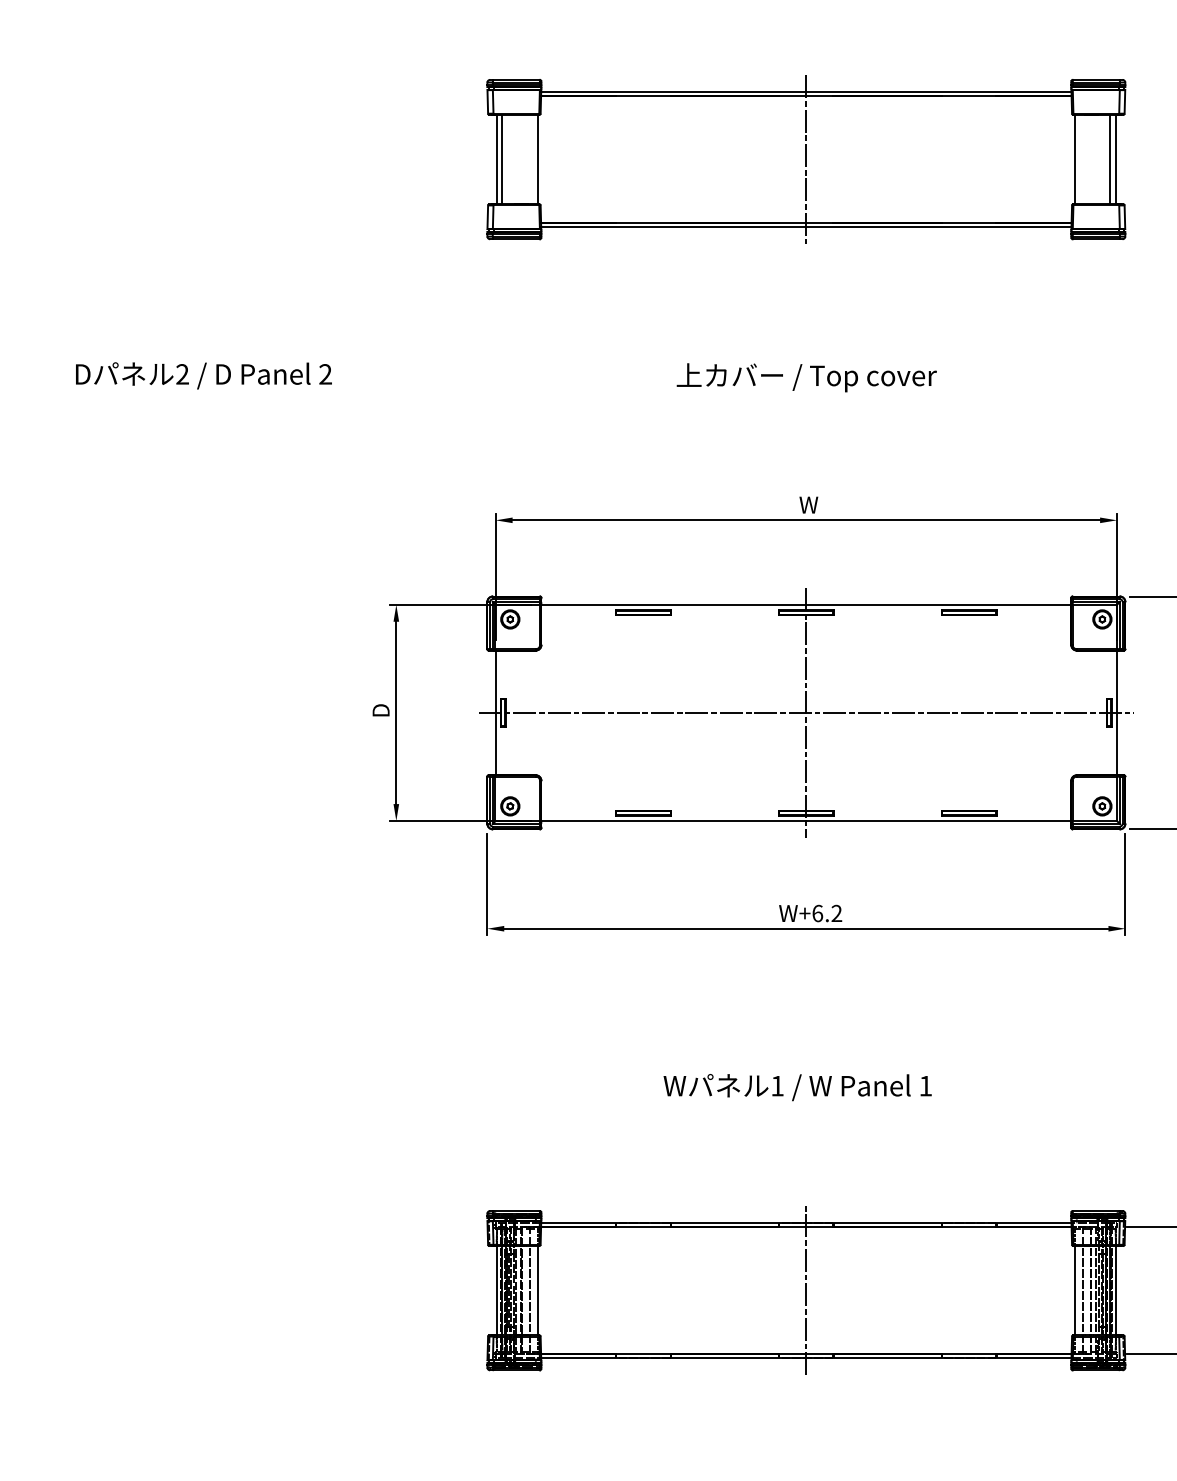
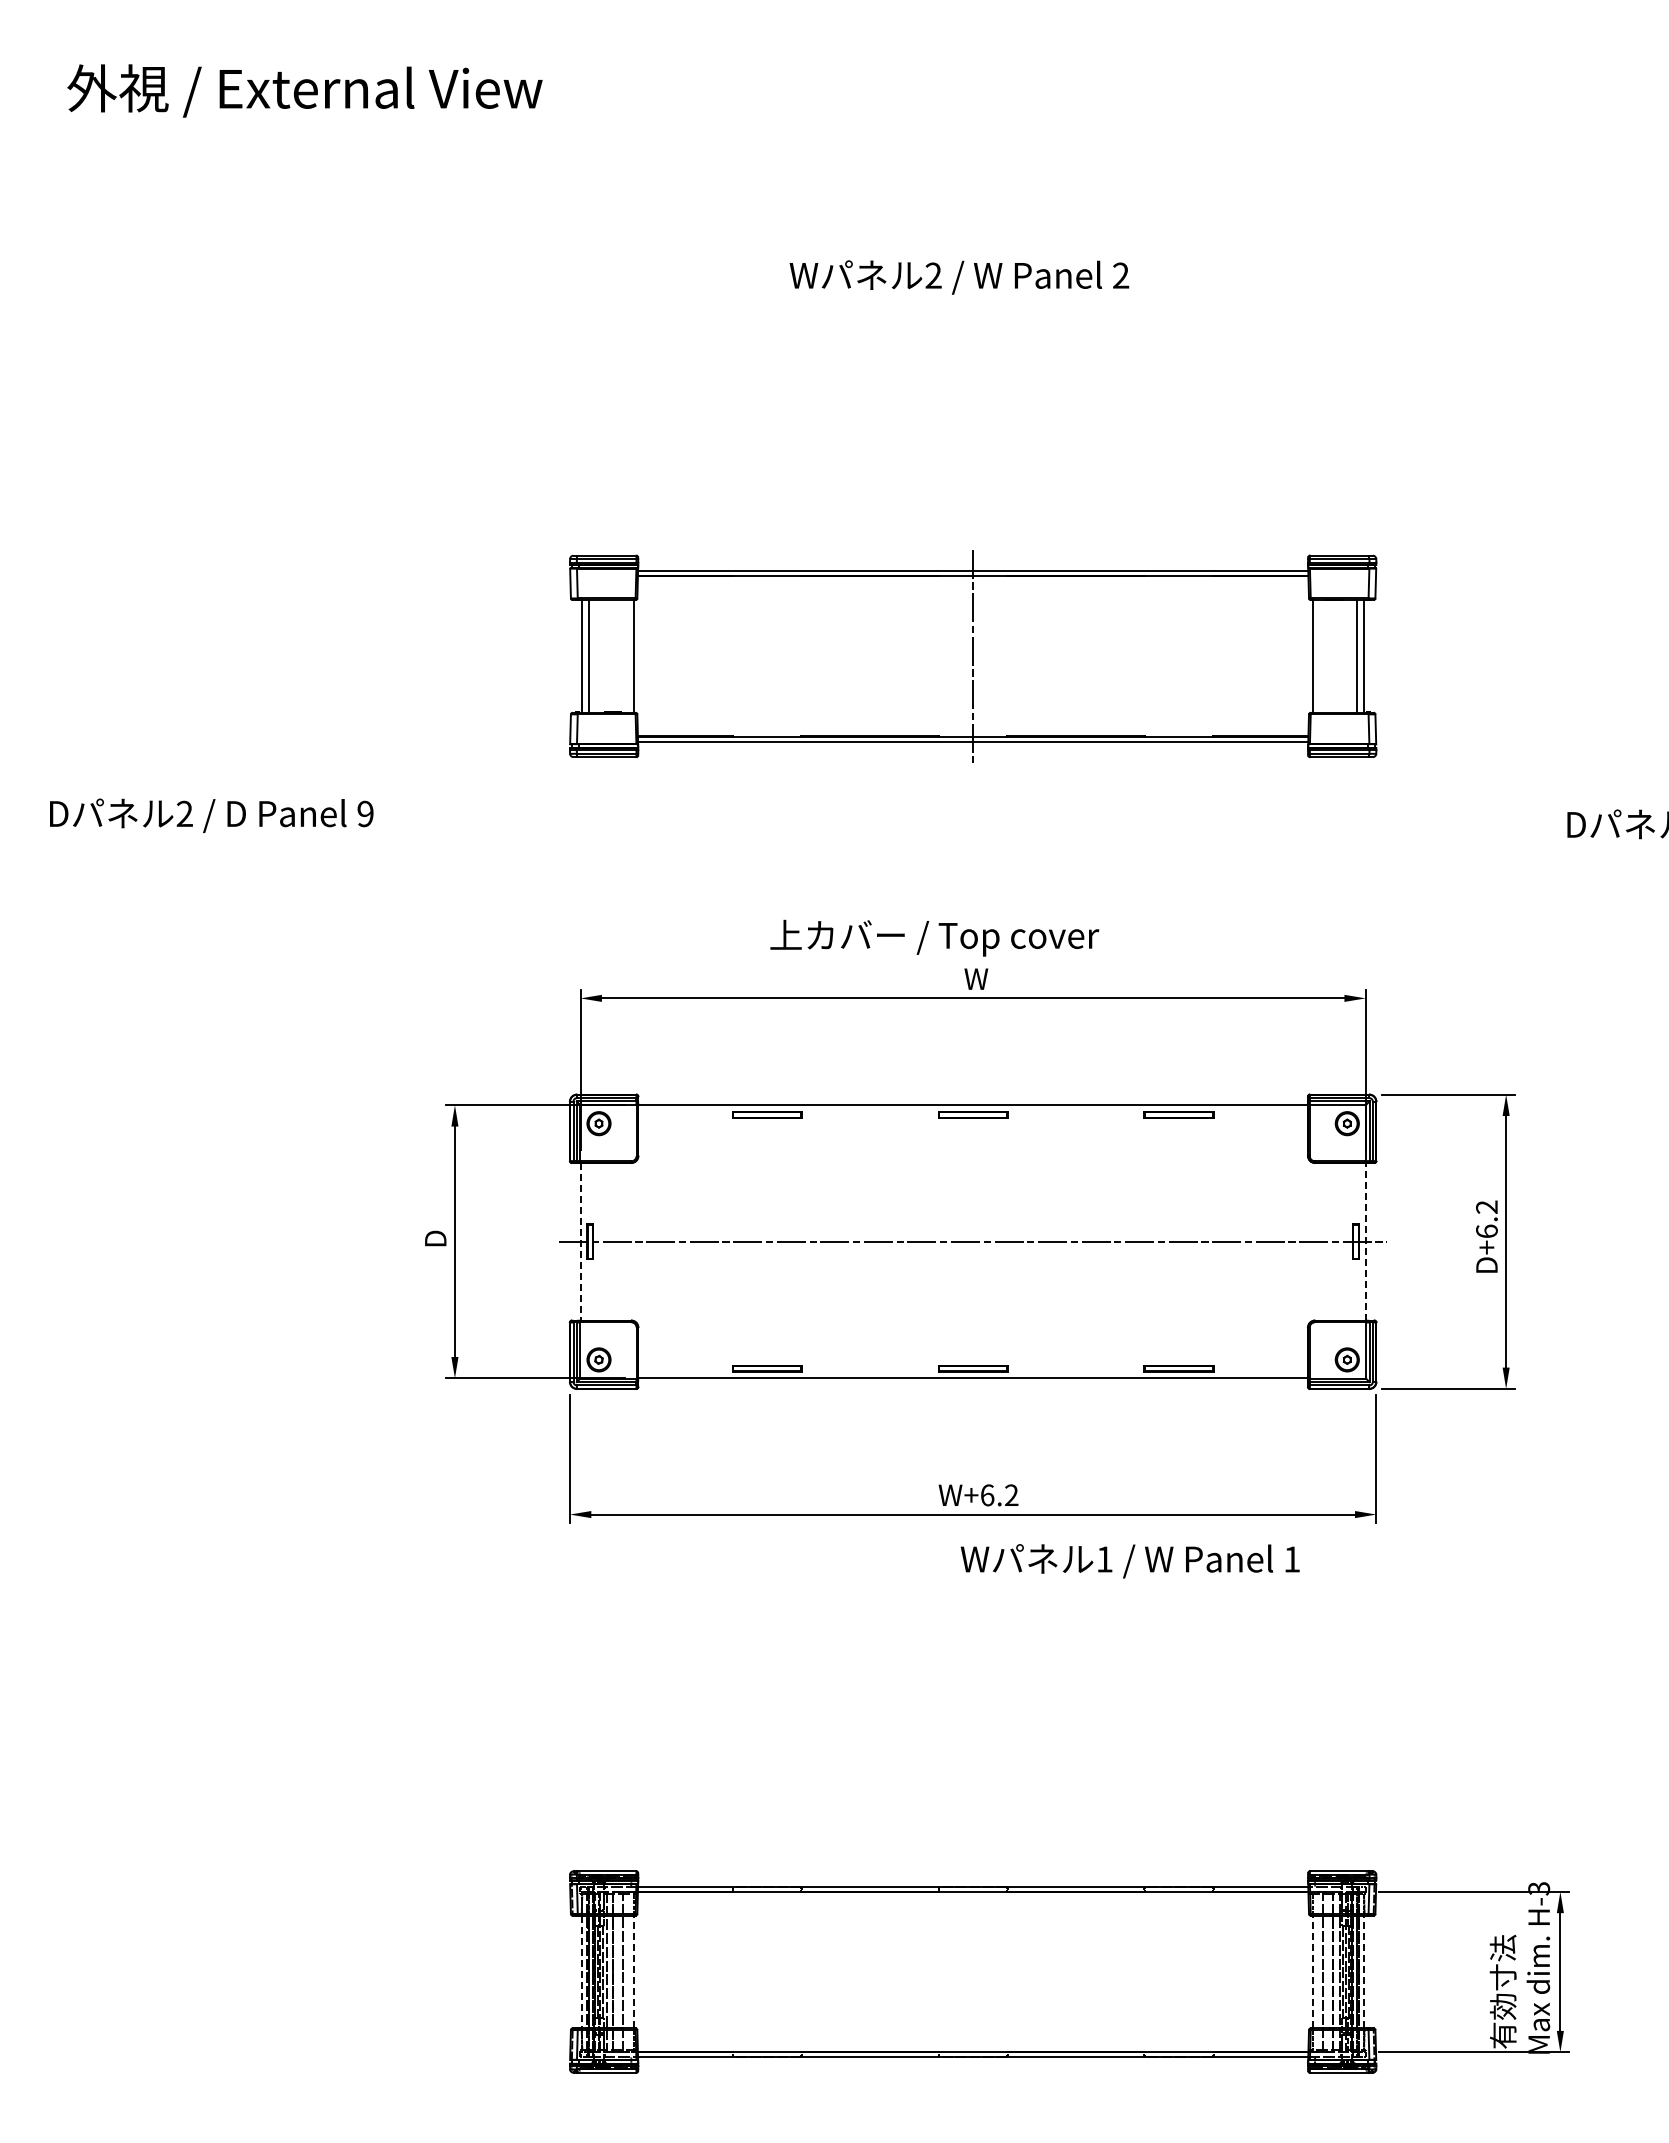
part: (806, 159) -> (973, 656), moved
text: (325, 374) -> (365, 814), 2 -> 9
text: (806, 377) -> (934, 937), moved
line: (495, 712) -> (580, 1241), solid -> dashed
line: (806, 712) -> (973, 1241), removed
line: (1116, 712) -> (1365, 1241), solid -> dashed
text: (797, 1087) -> (1129, 1561), moved
line: (537, 1290) -> (633, 1971), solid -> dashed
line: (806, 1290) -> (973, 1971), removed
line: (1074, 1290) -> (1312, 1971), solid -> dashed
line: (1115, 1290) -> (1364, 1971), solid -> dashed
line: (497, 1291) -> (582, 1972), solid -> dashed

